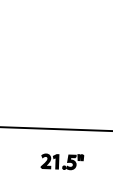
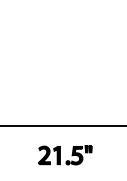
part: (62, 161) -> (65, 155), size x1.43

